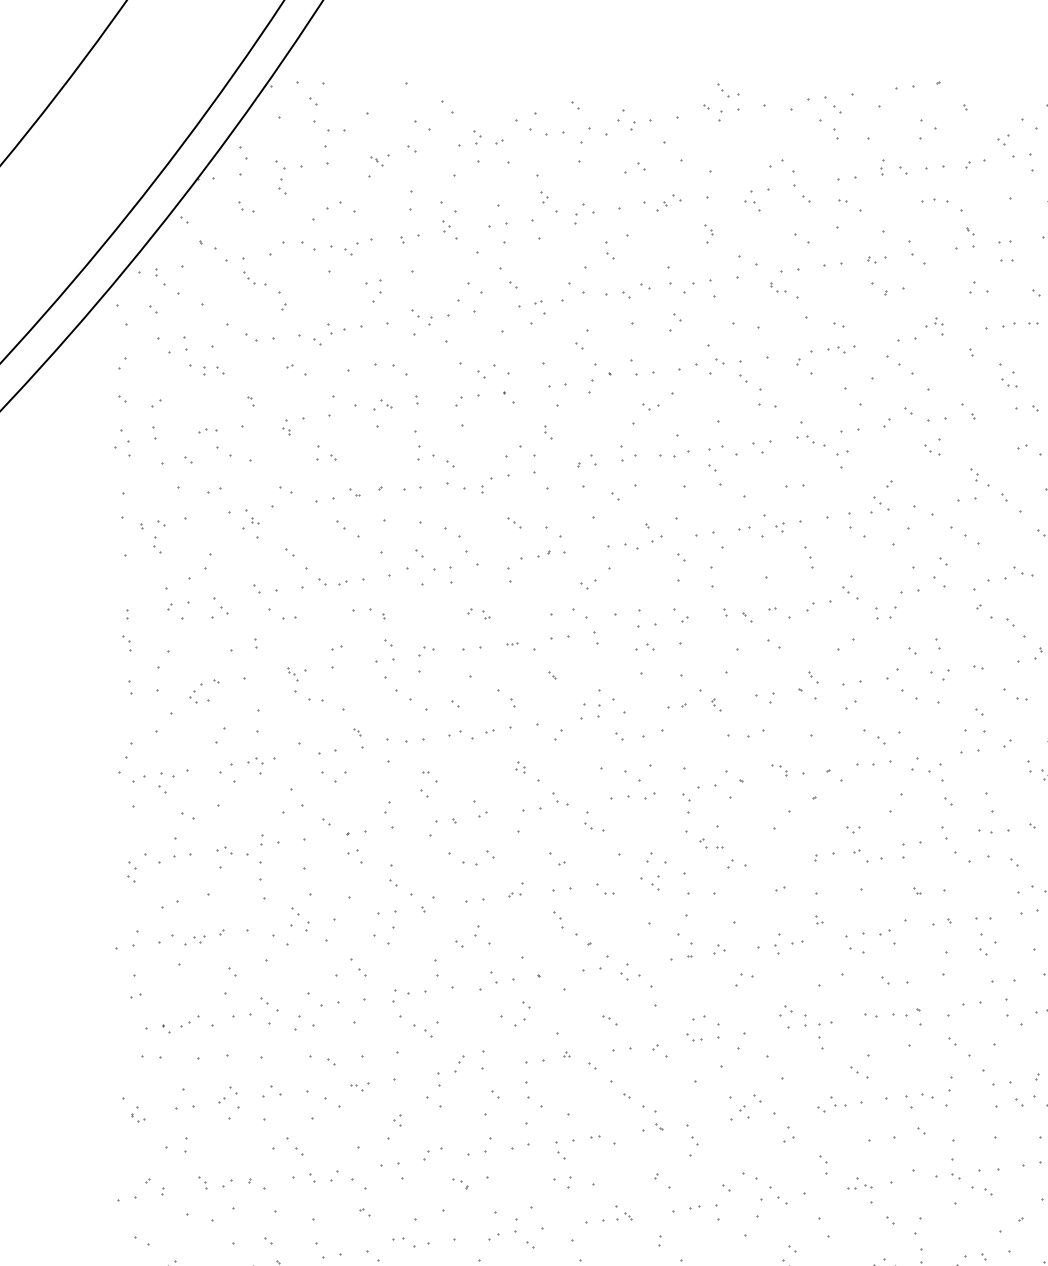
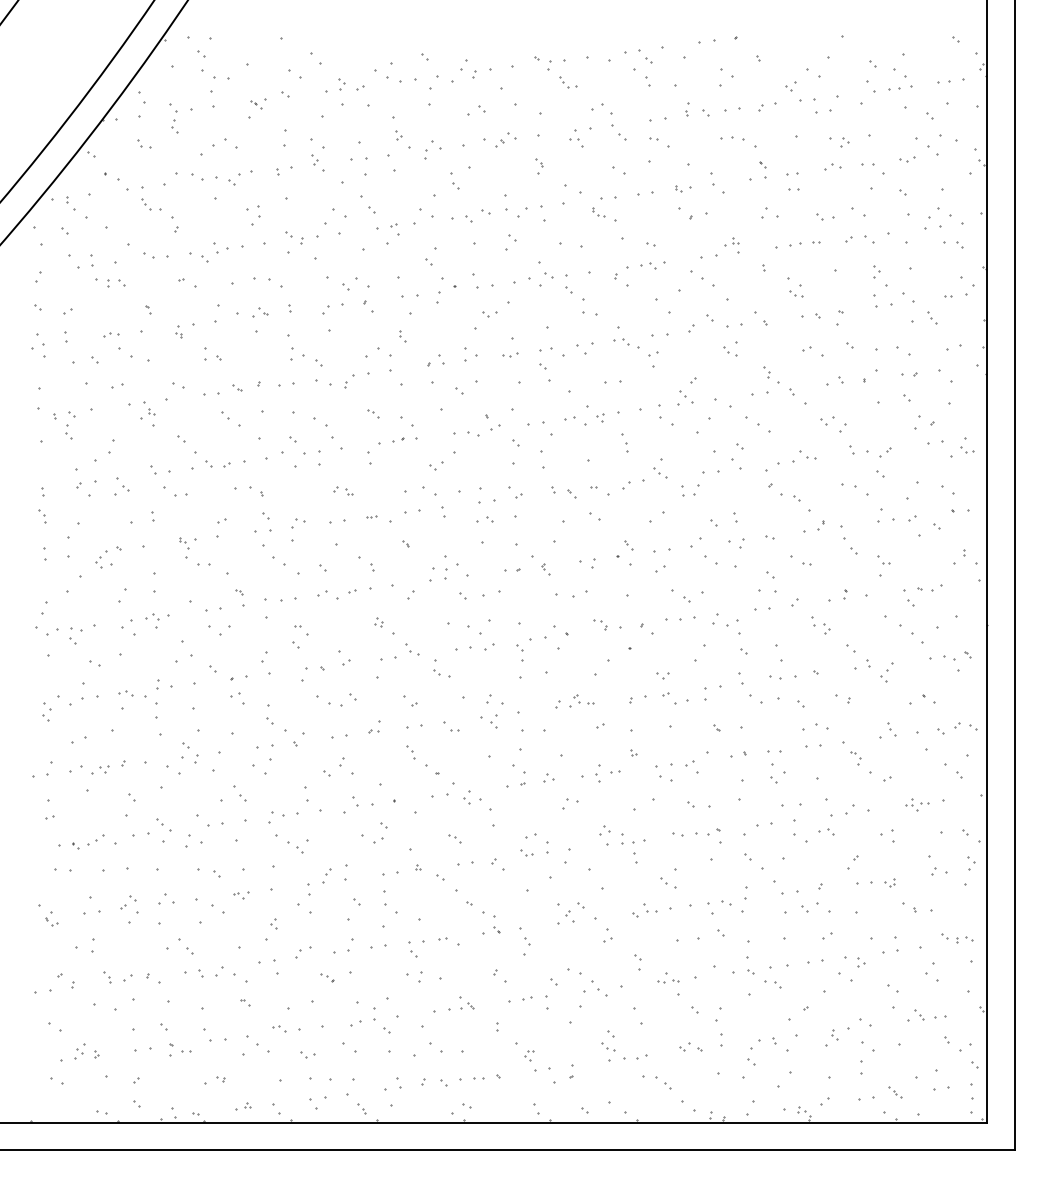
part: (728, 90) -> (568, 82), moved
part: (674, 453) -> (510, 354), size x0.62
part: (711, 843) -> (583, 699), moved
part: (404, 1242) -> (279, 1028), size x0.62

